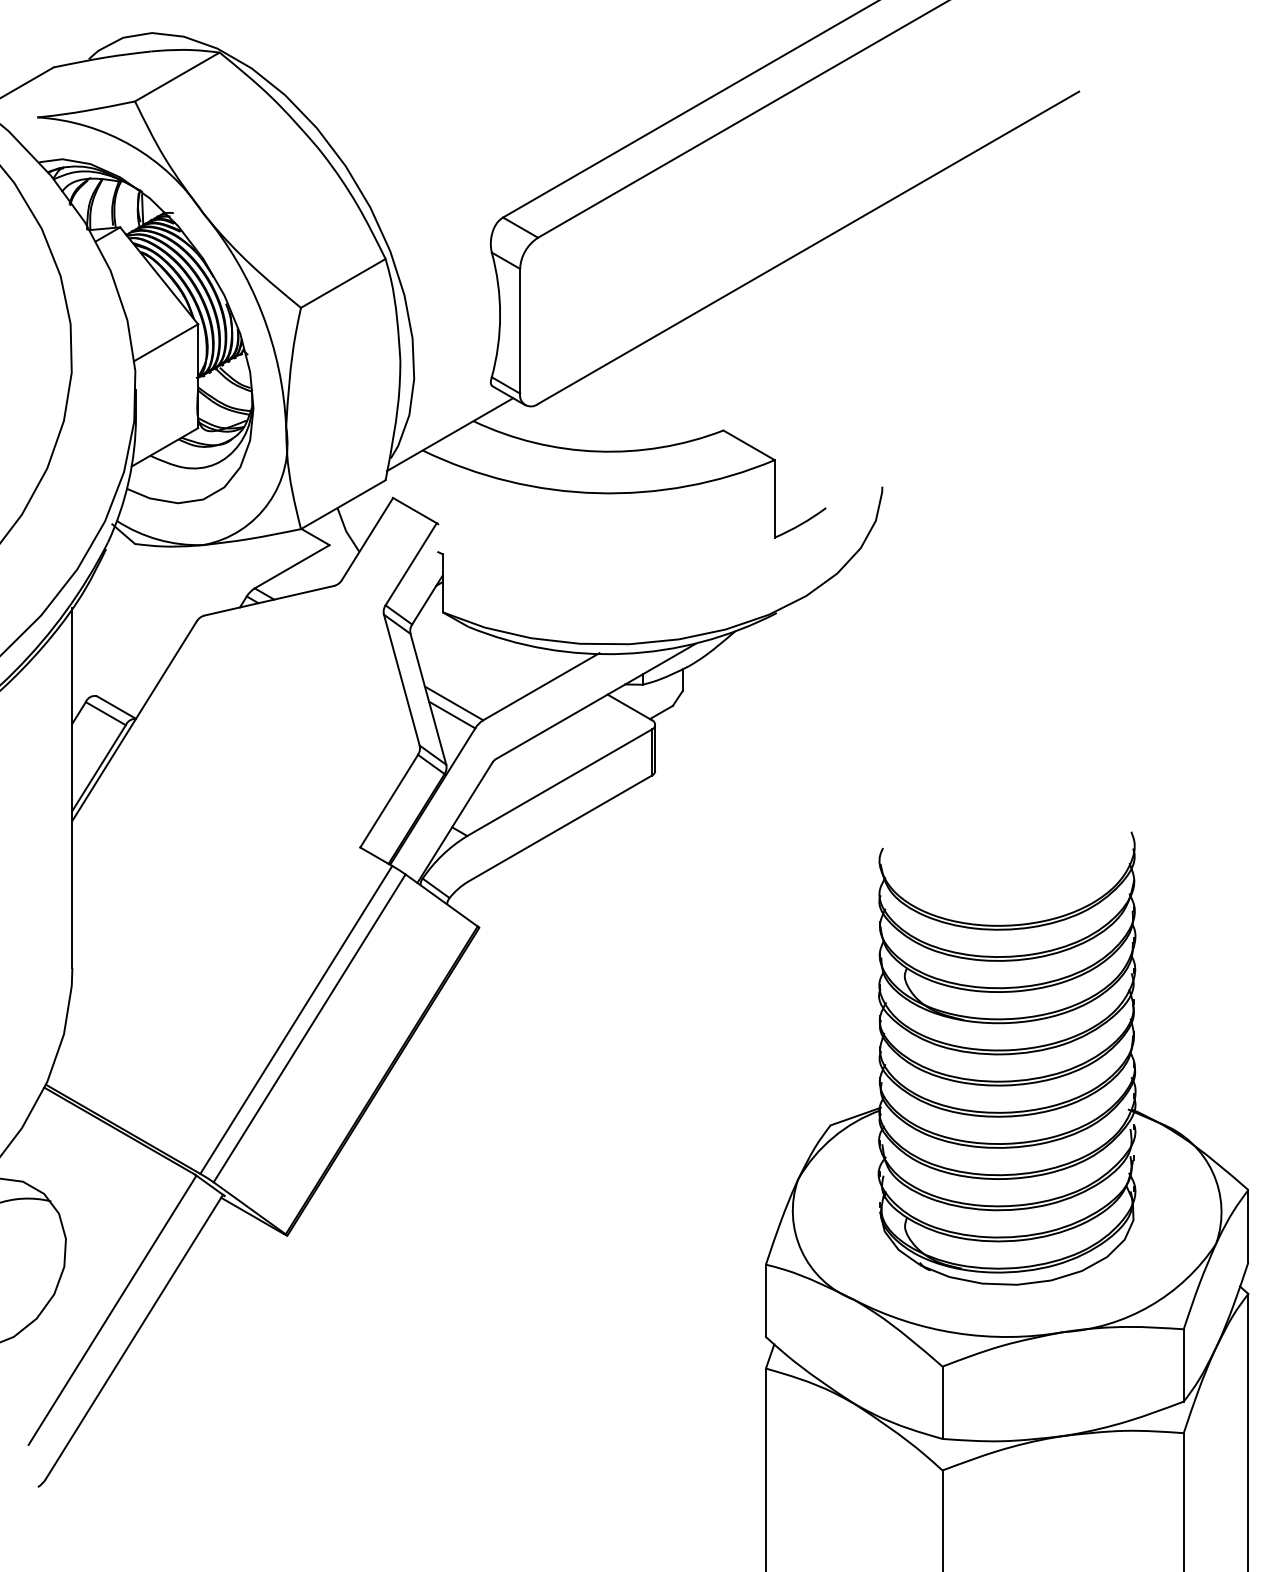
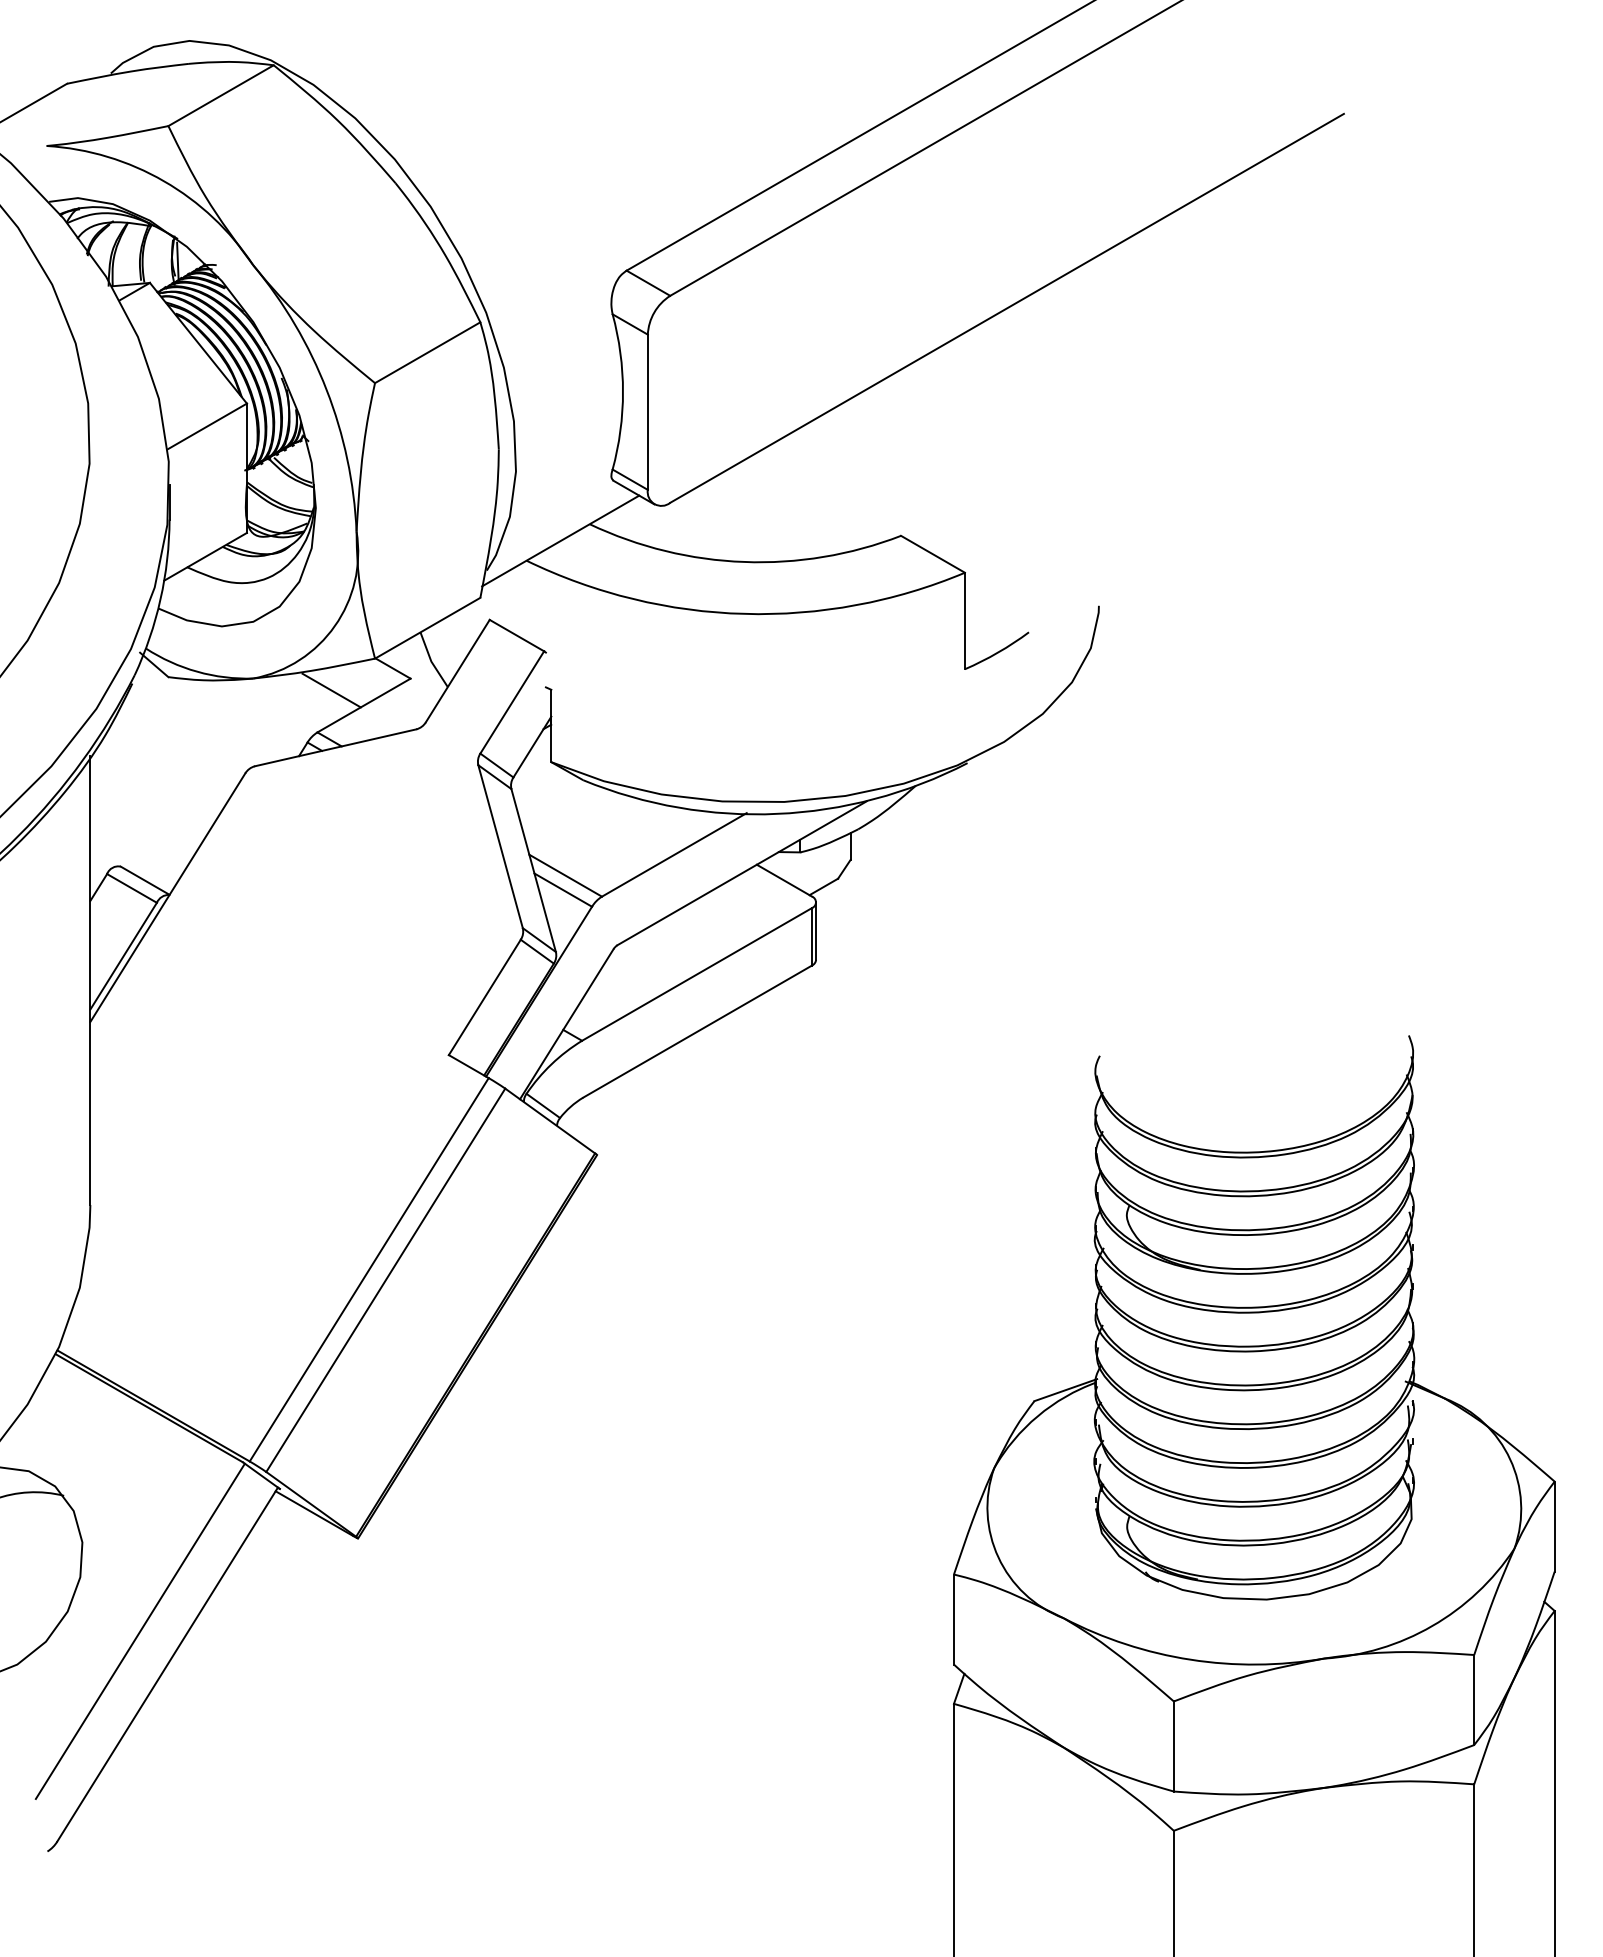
line: (266, 554) -> (331, 690), added

